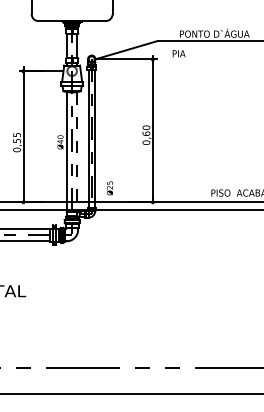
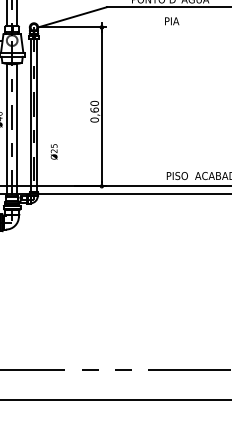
text: (178, 53) -> (171, 20), moved
line: (76, 152) -> (17, 130), dashed -> solid
text: (109, 188) -> (53, 152), moved

